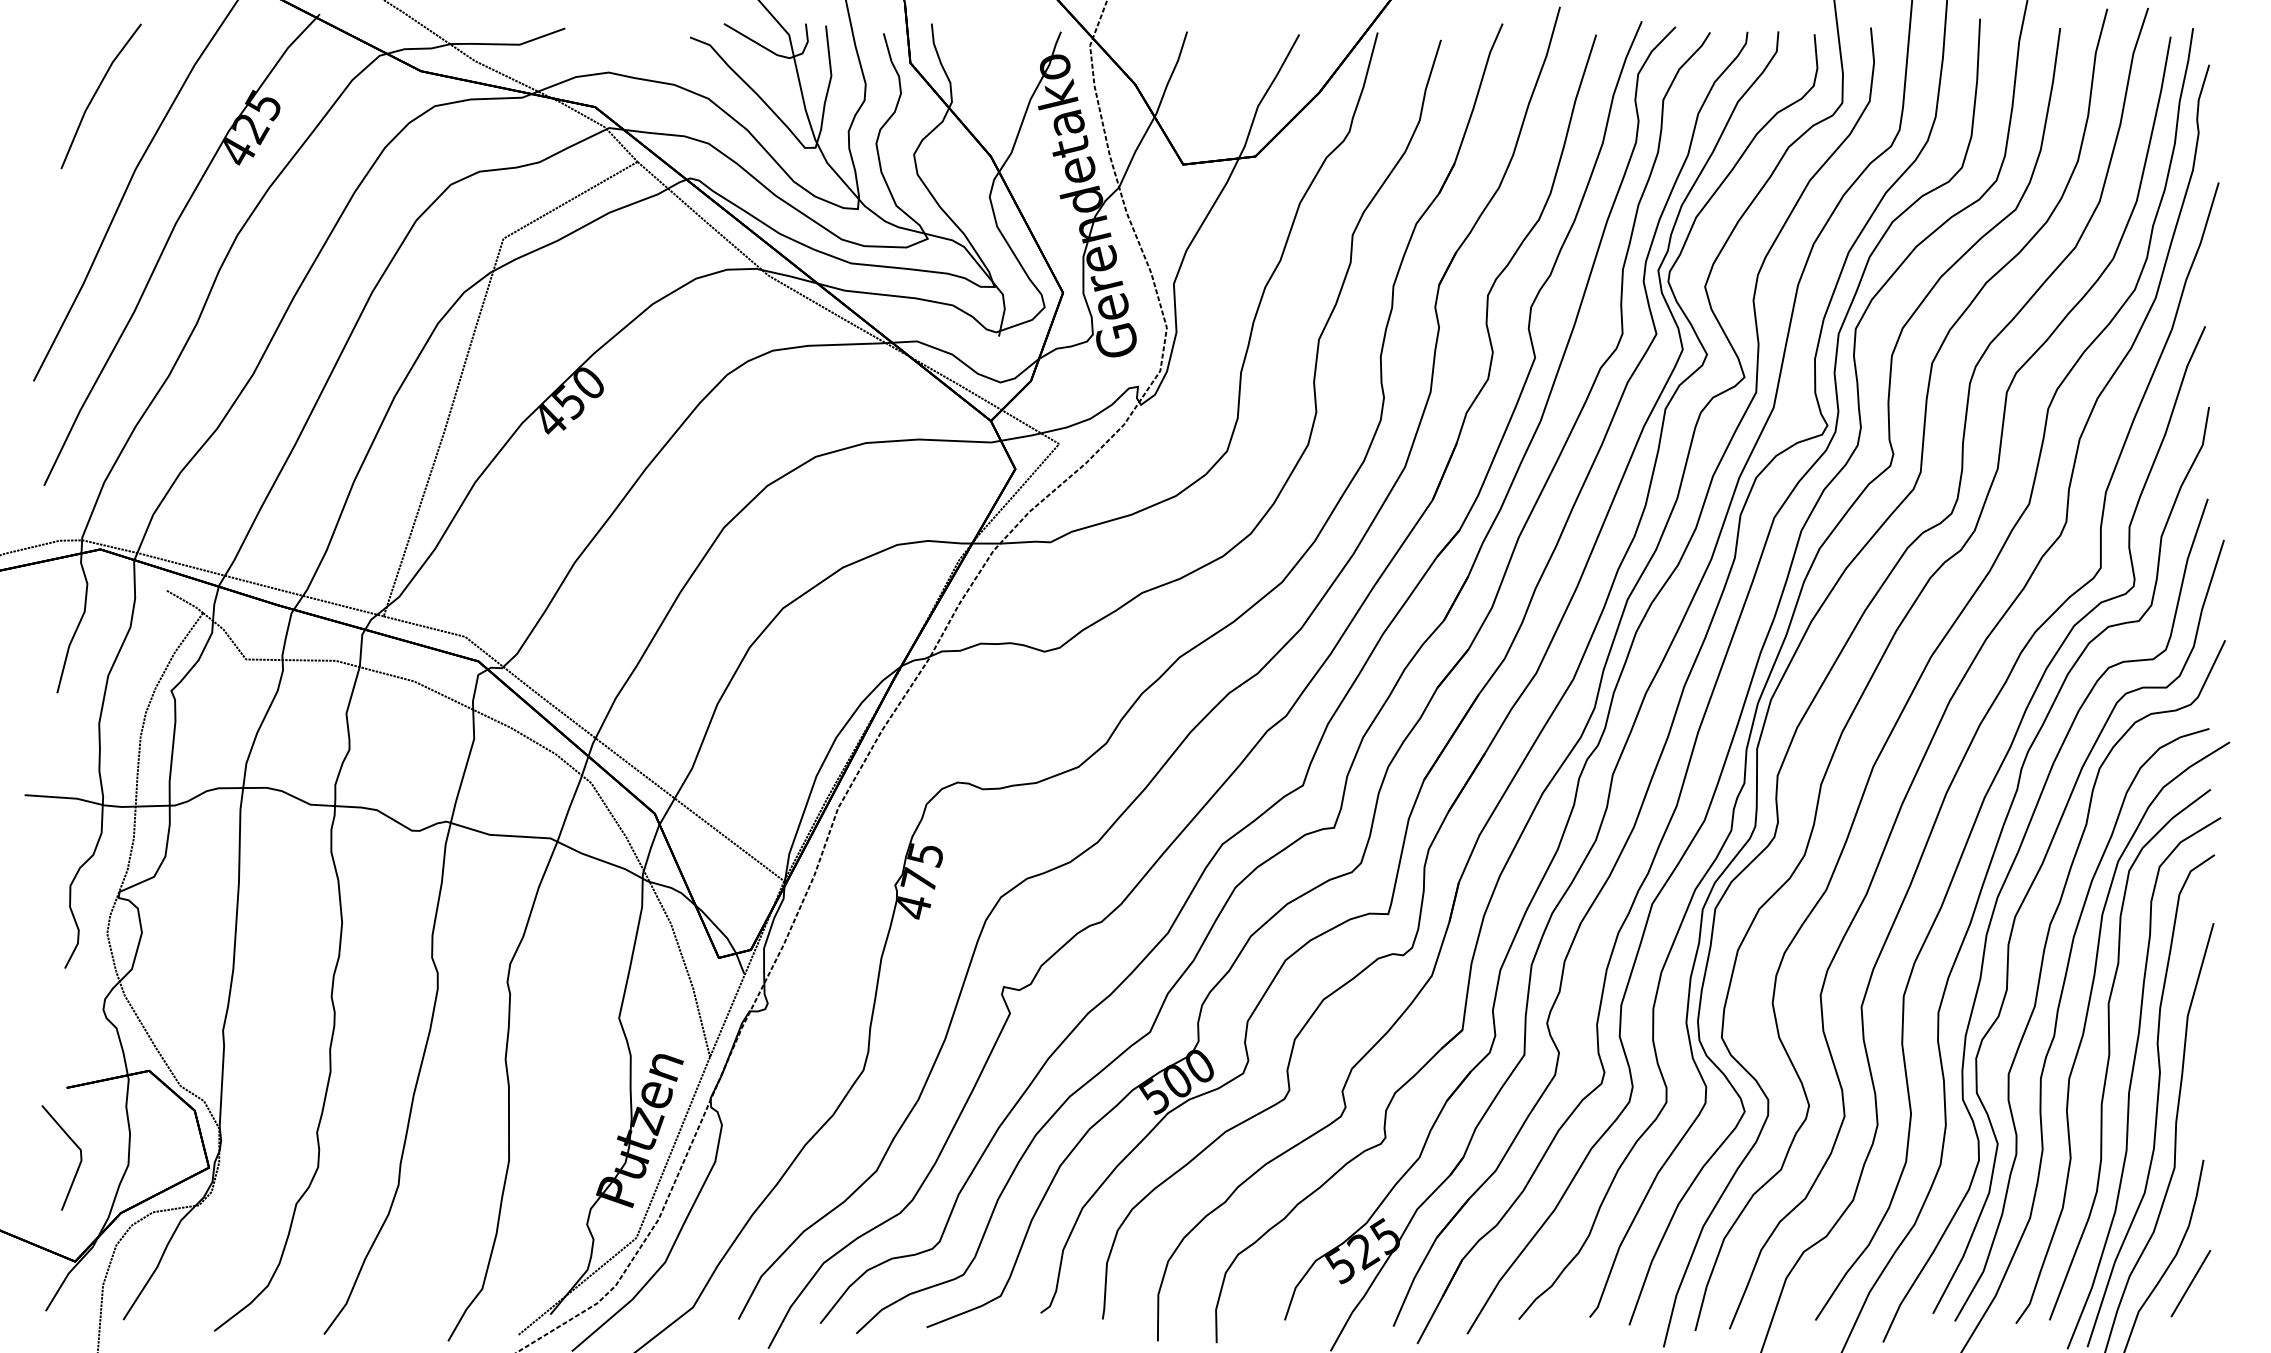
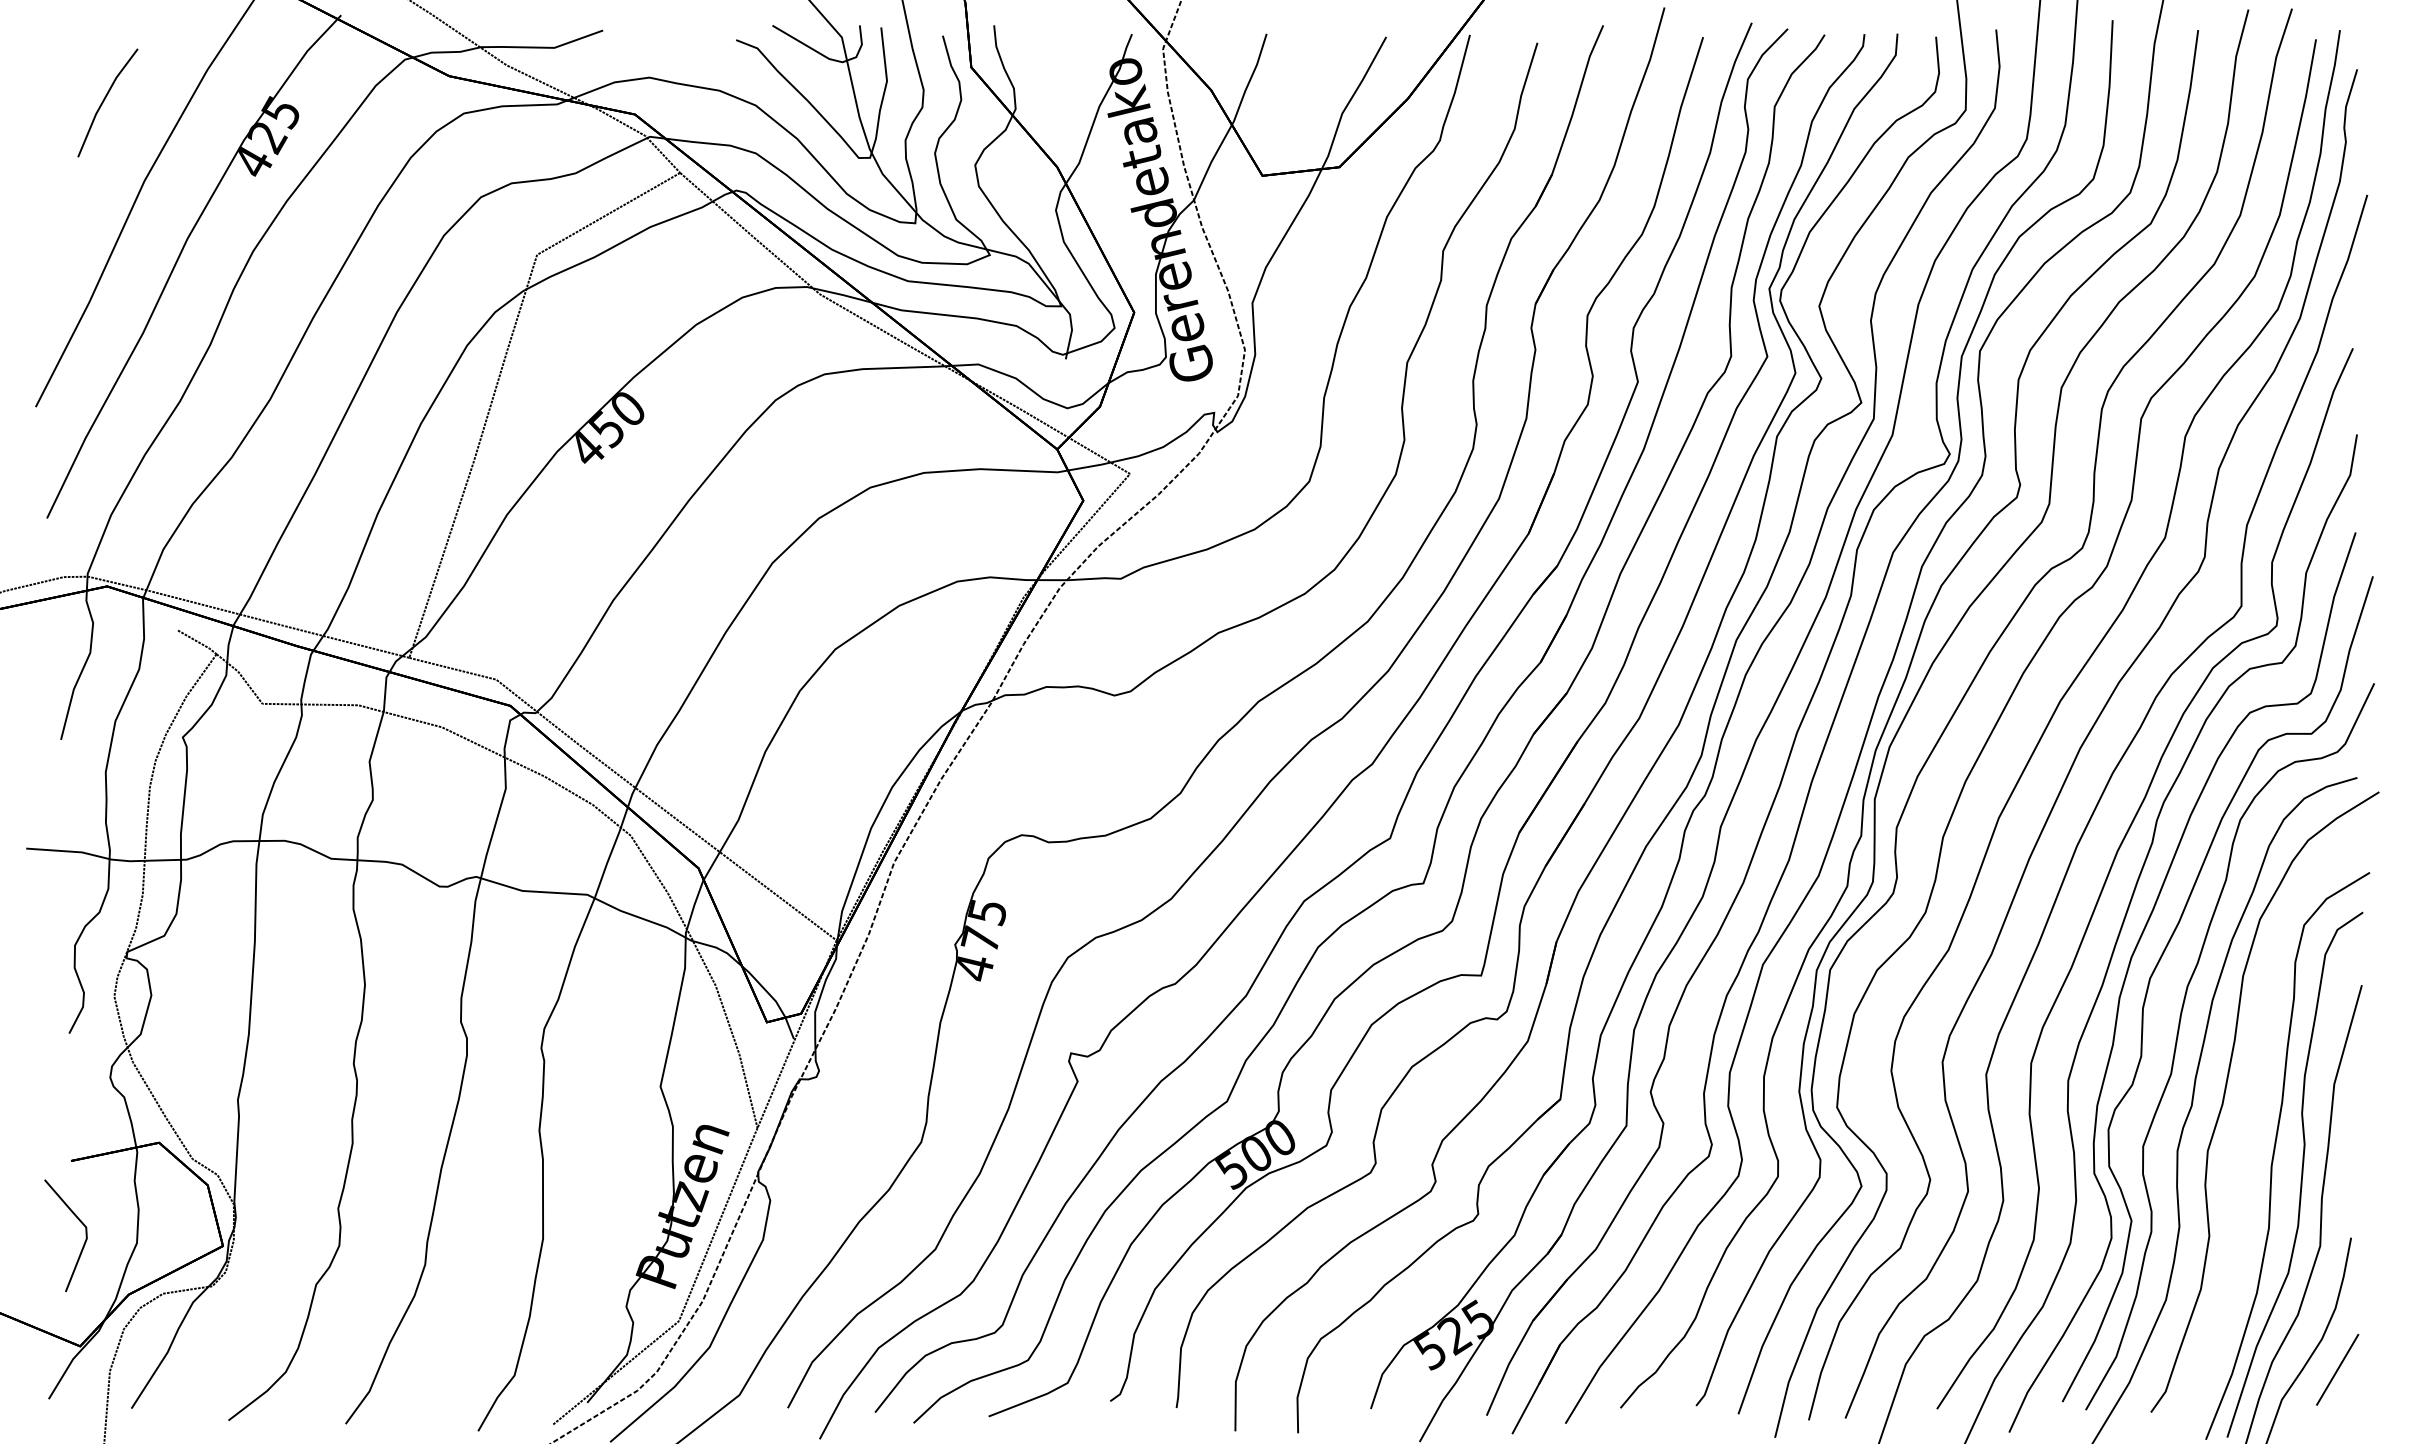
part: (100, 95) -> (107, 102), size x0.7
curve: (2110, 1054) -> (2251, 1125), removed

